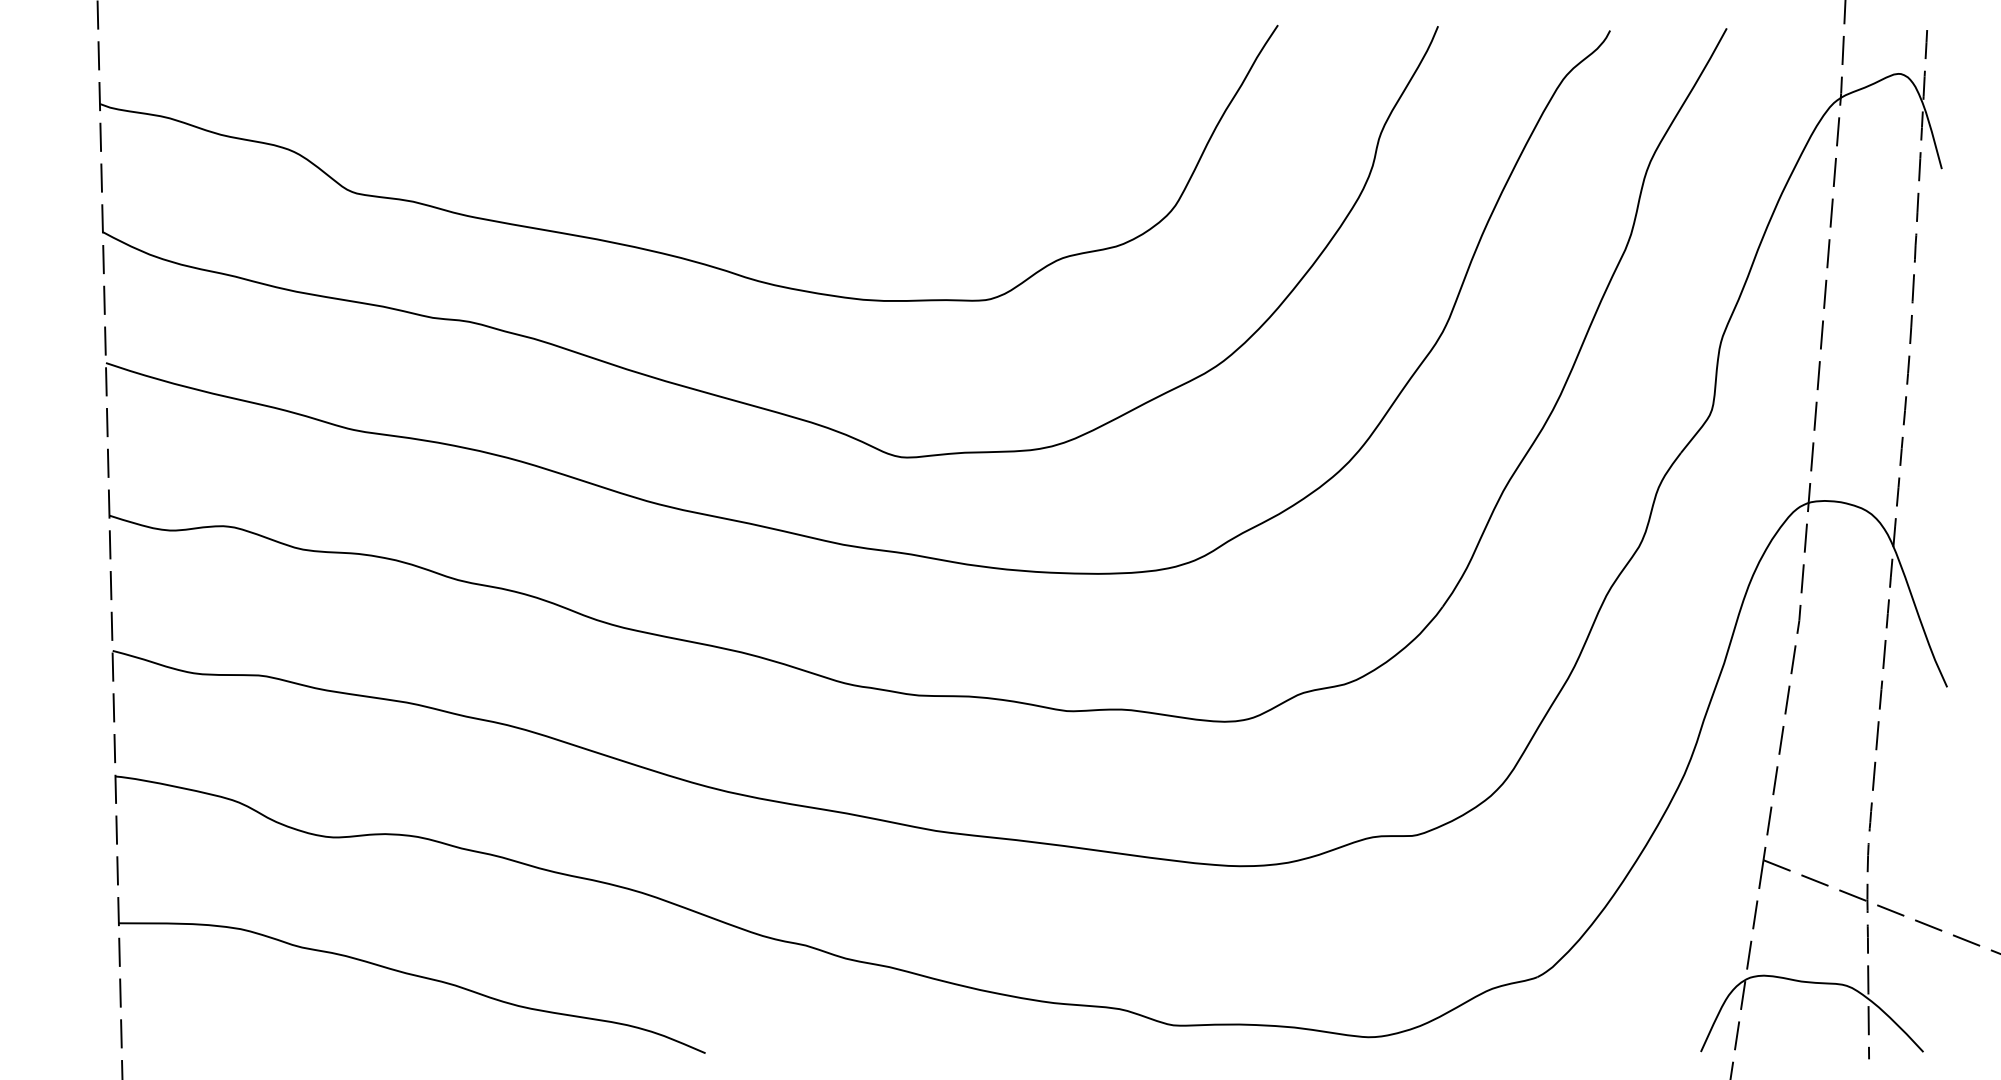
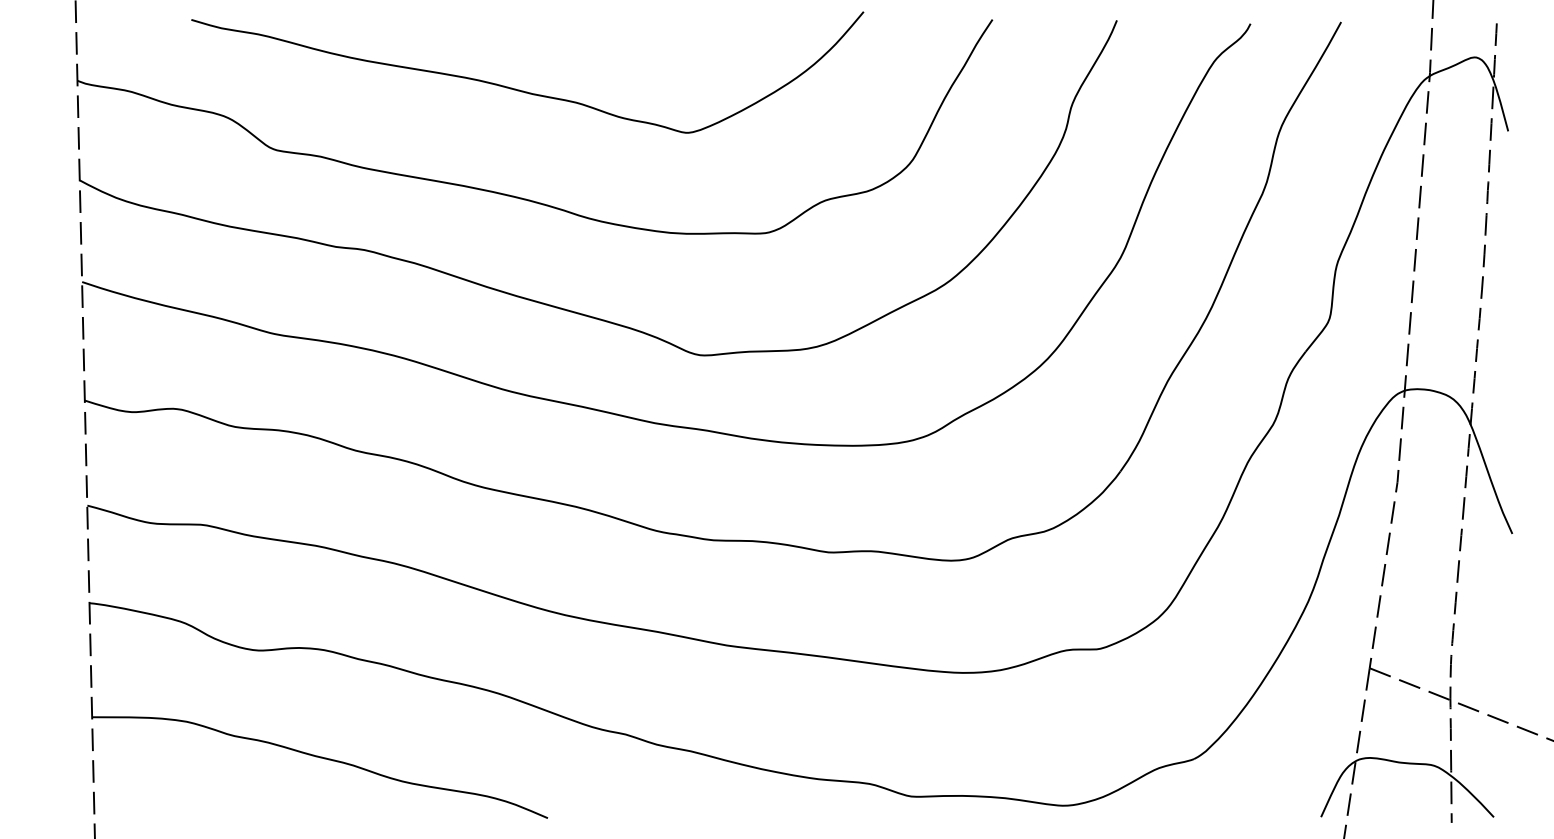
curve: (672, 116) -> (522, 90), added

